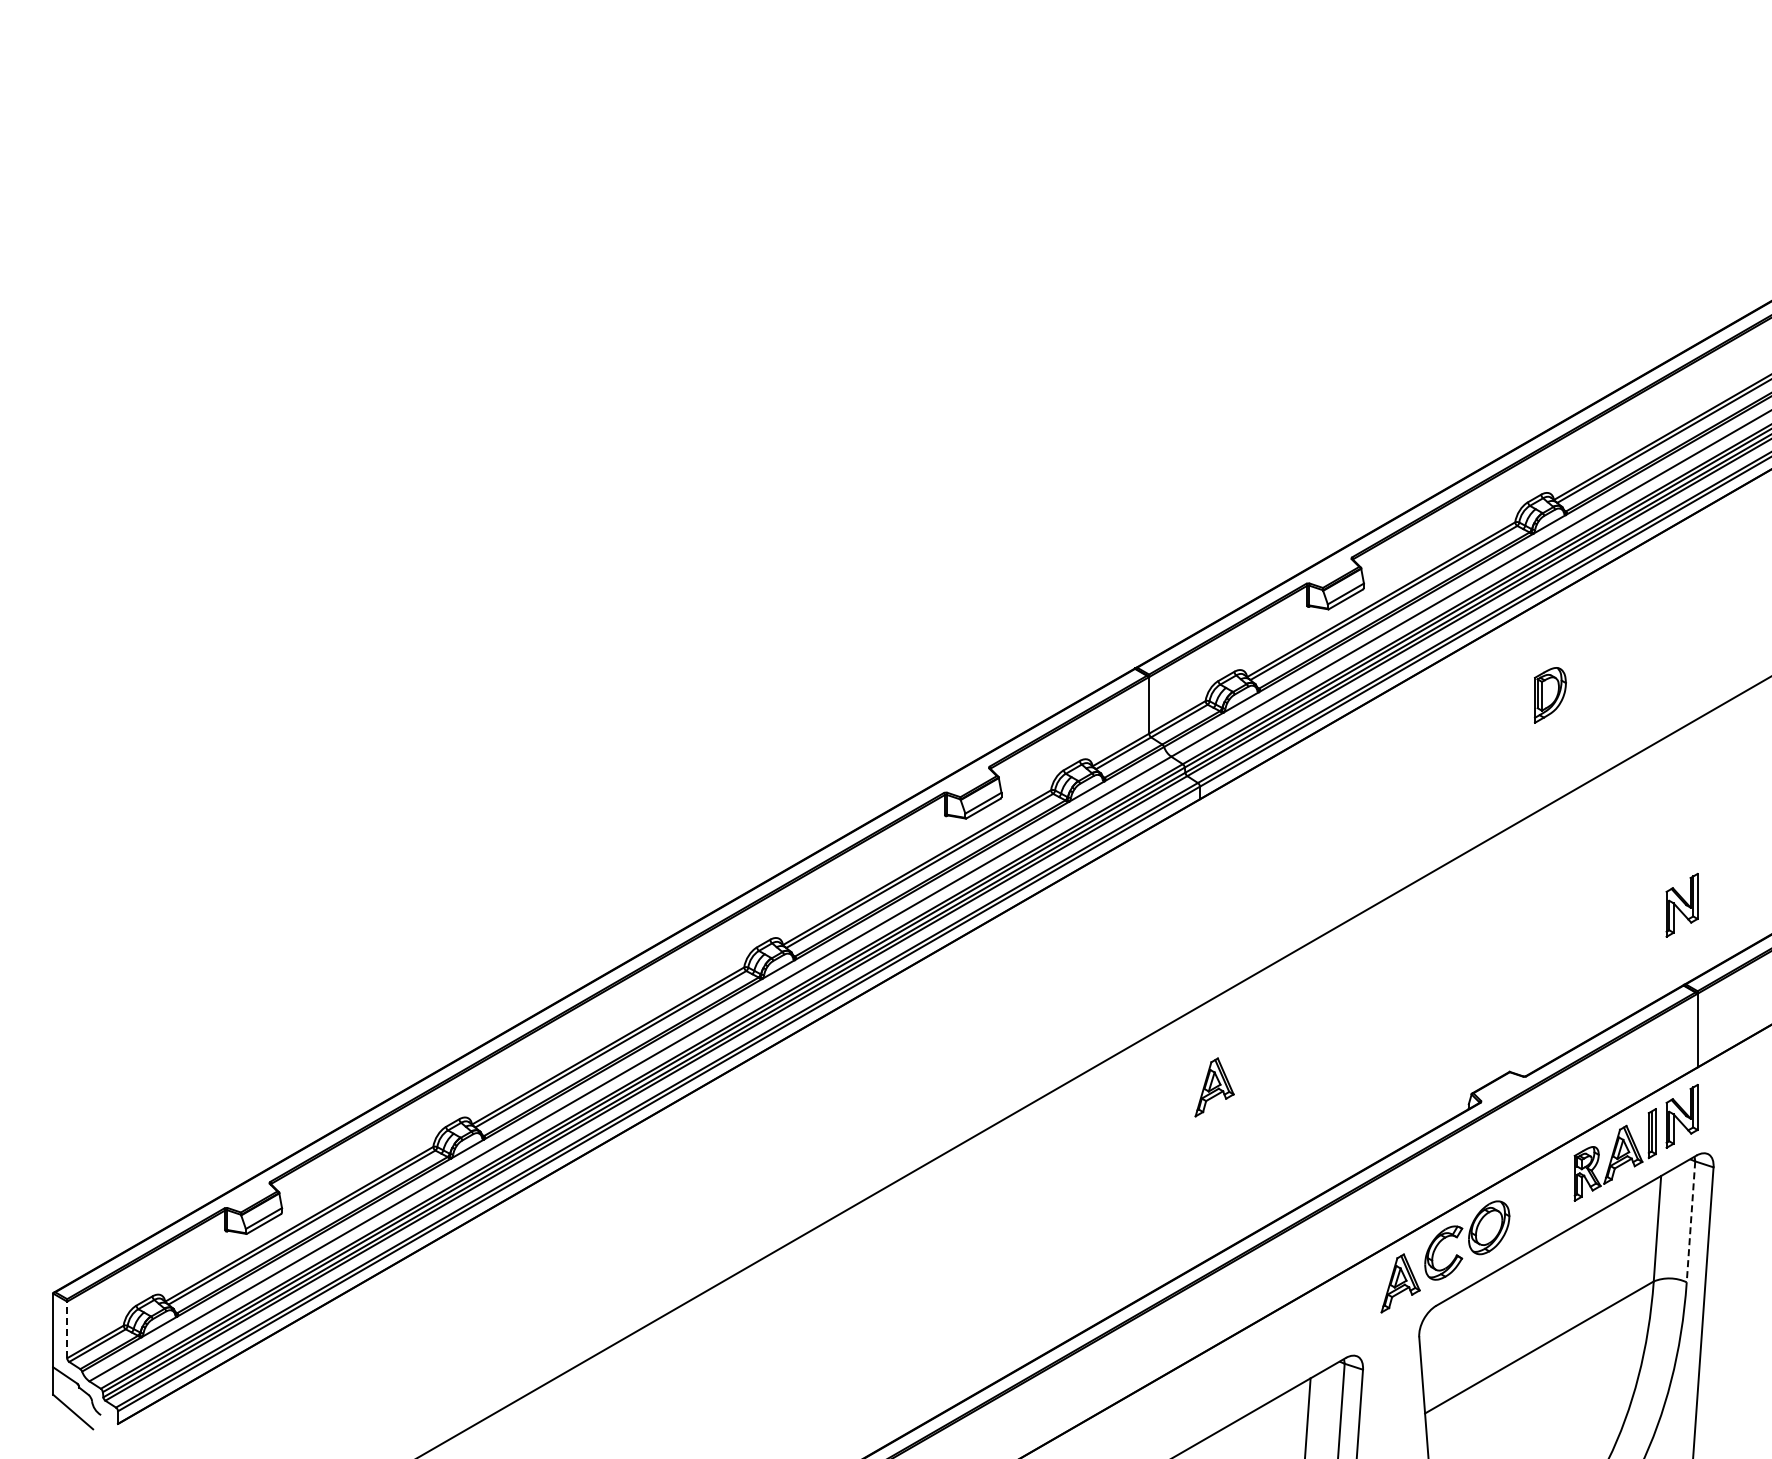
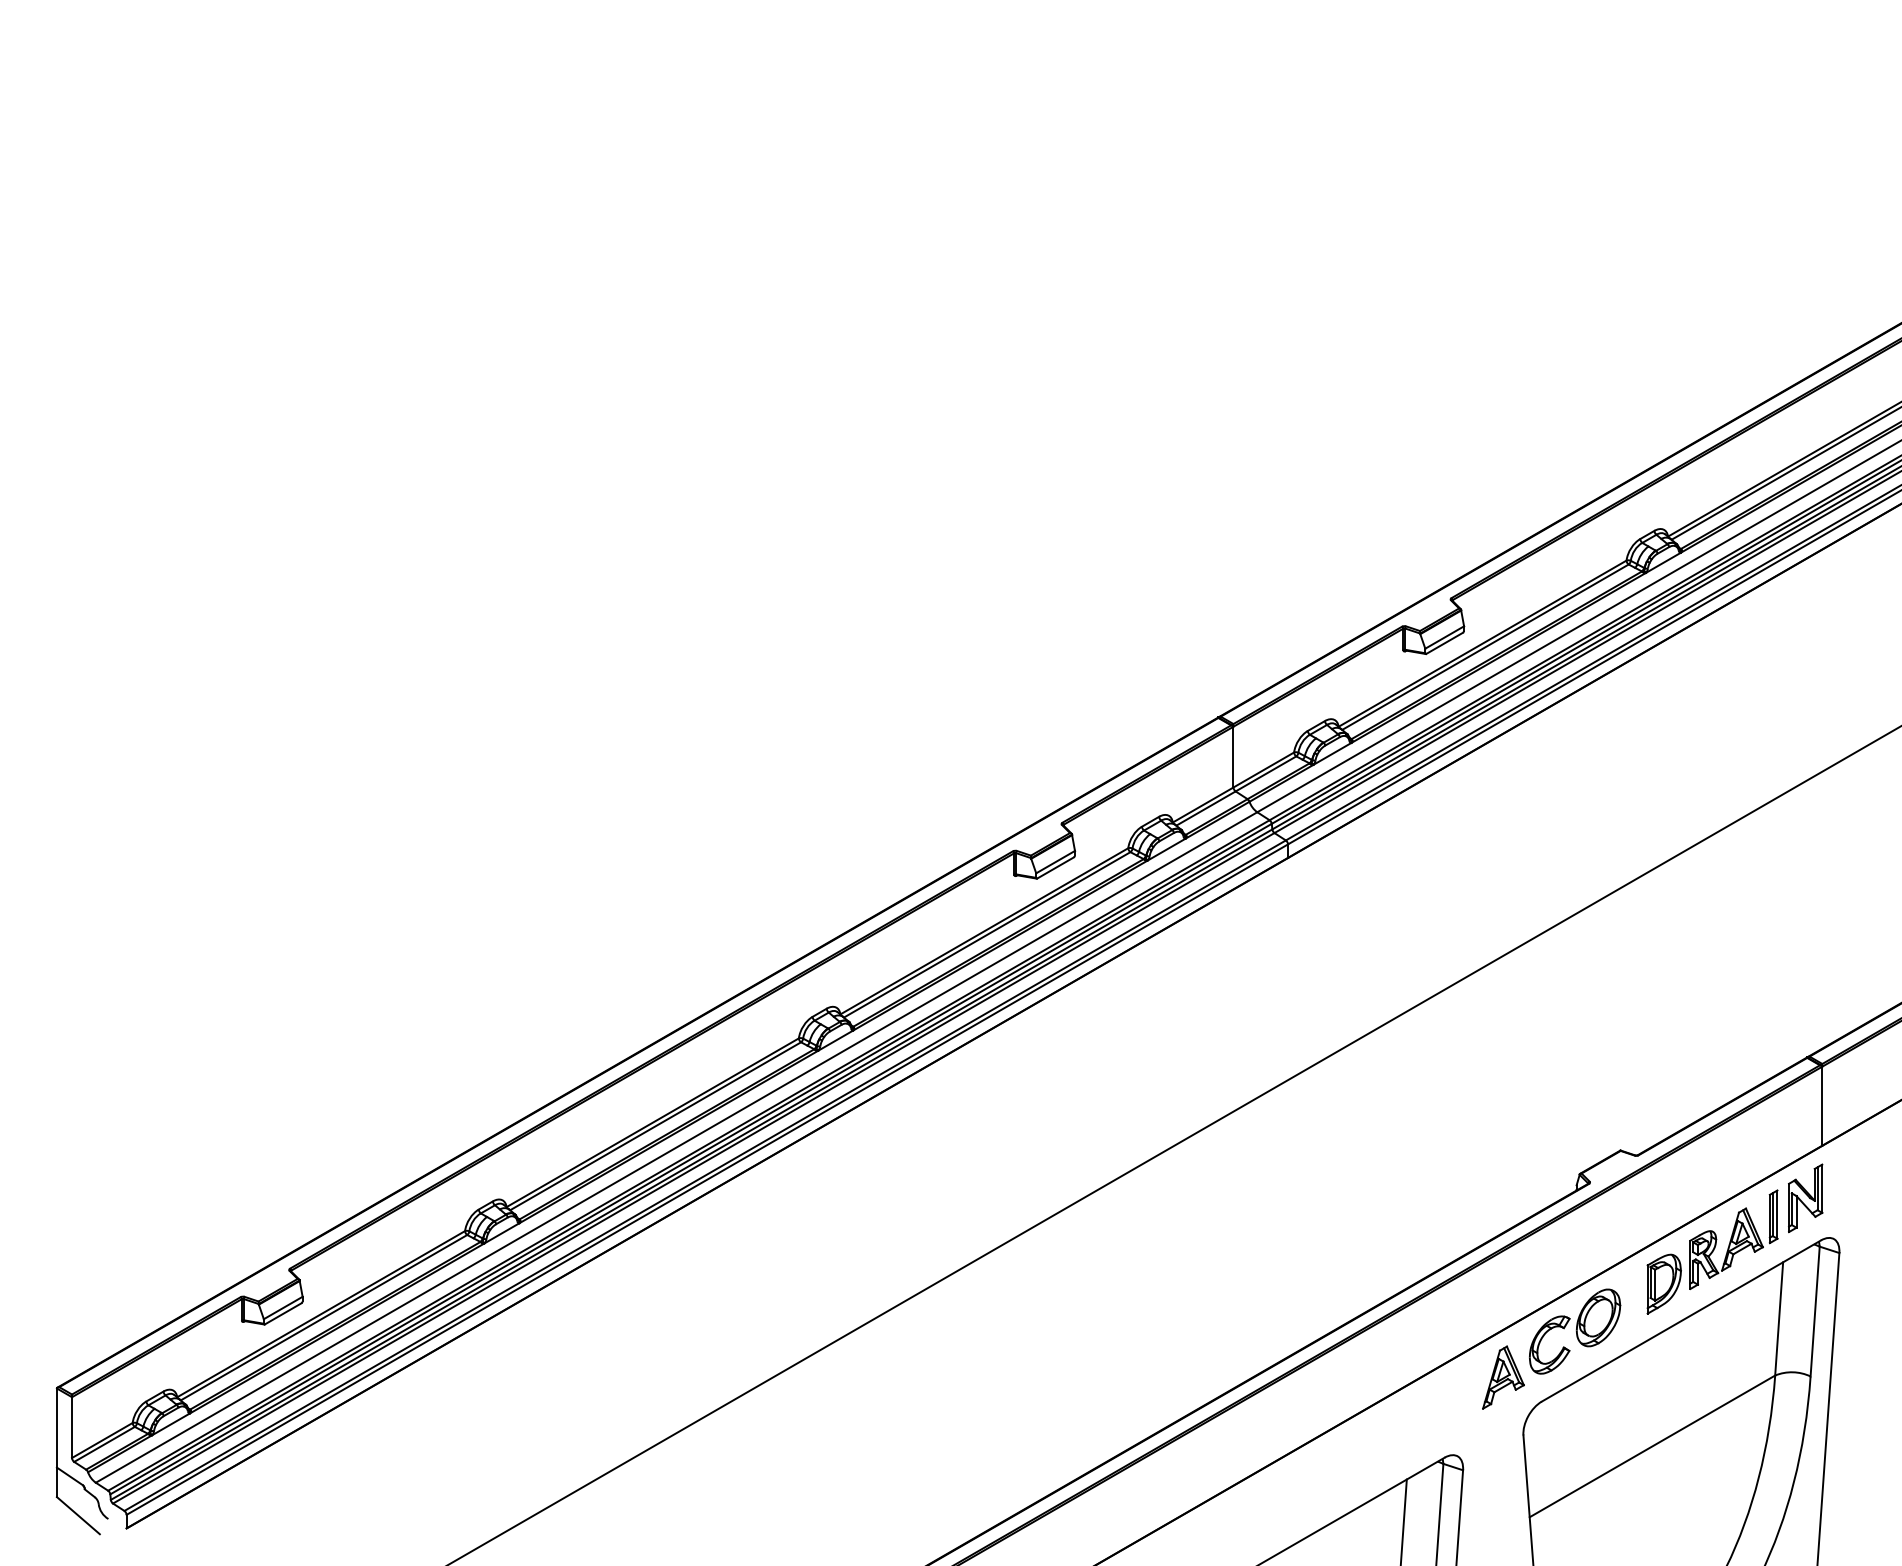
part: (1550, 695) -> (1664, 1284), moved
part: (1681, 905) -> (1804, 971), removed
part: (1214, 1087) -> (1303, 1167), removed
line: (1690, 1221) -> (1814, 1311), dashed -> solid
line: (67, 1329) -> (72, 1427), dashed -> solid

